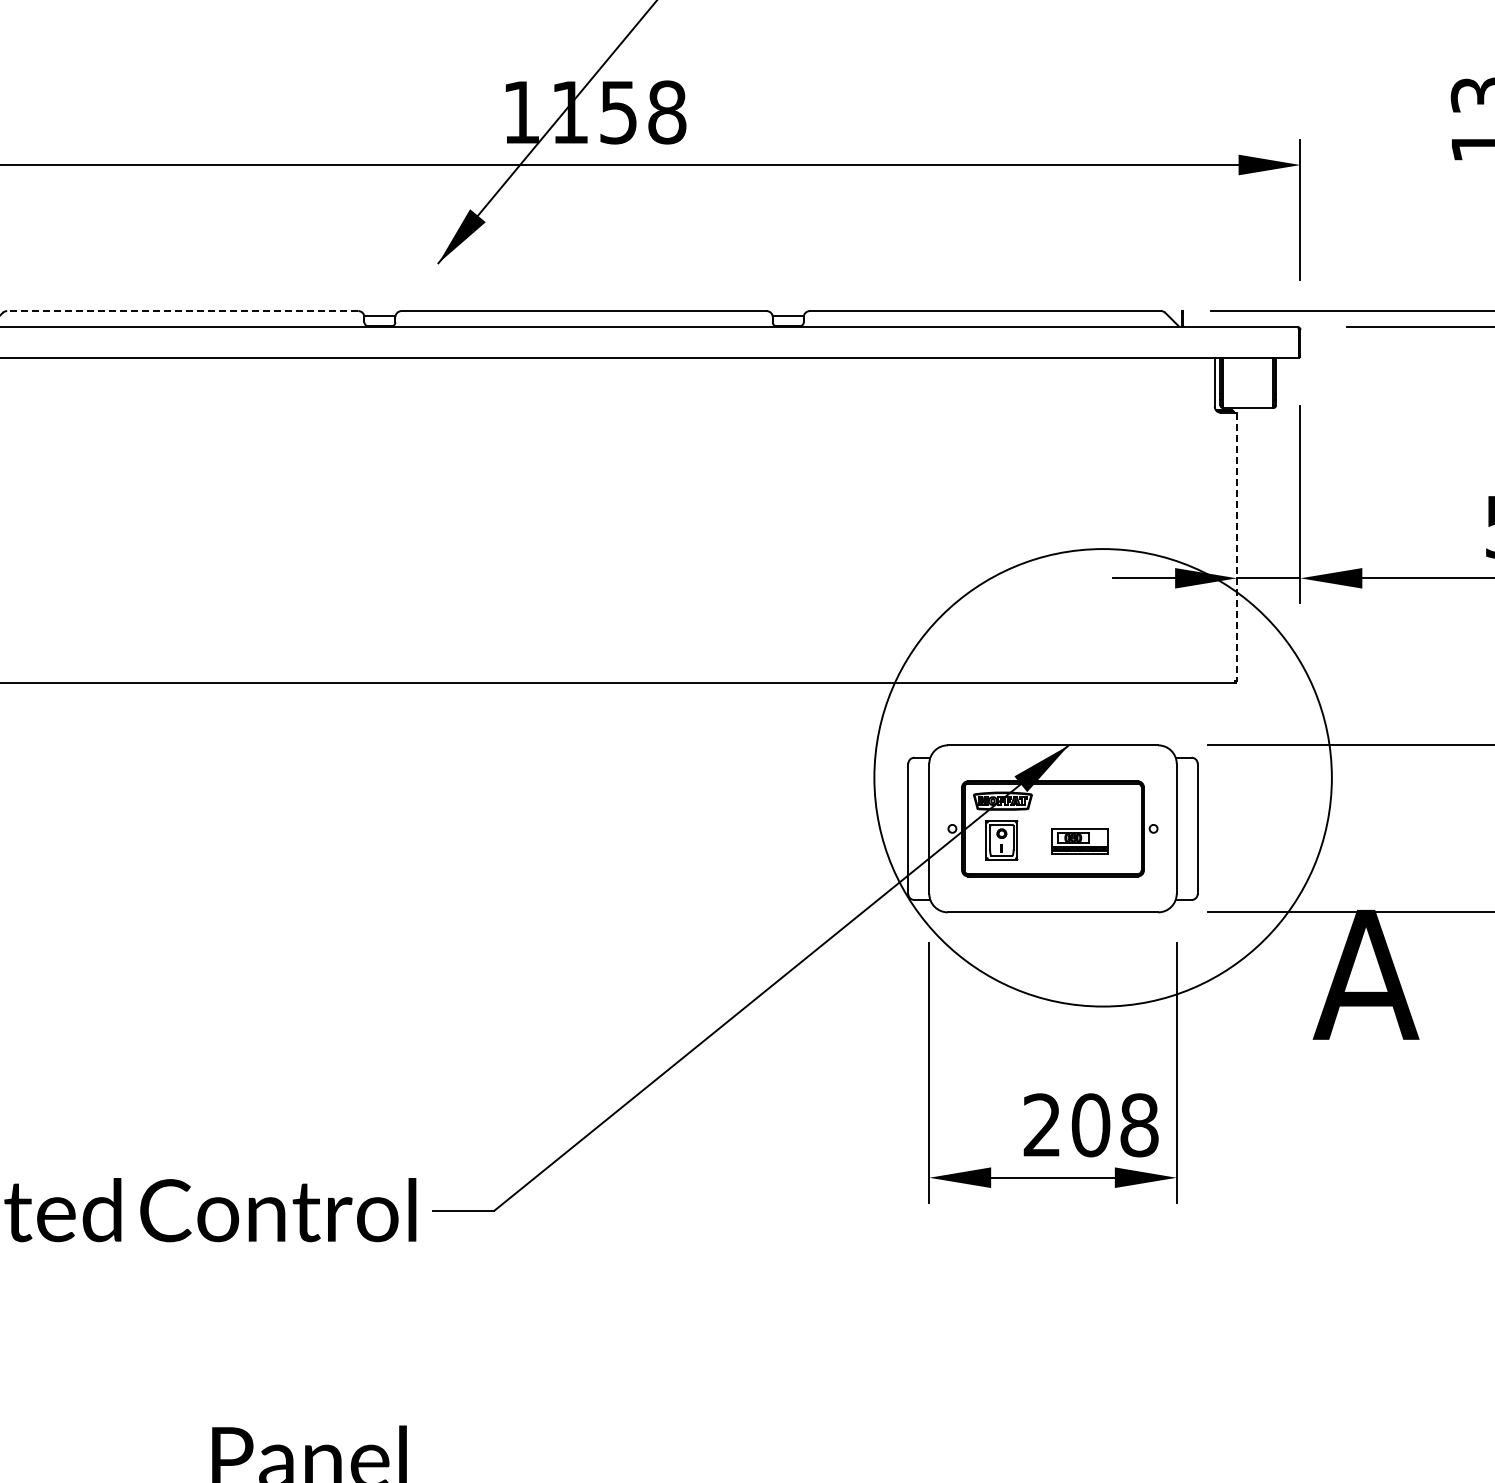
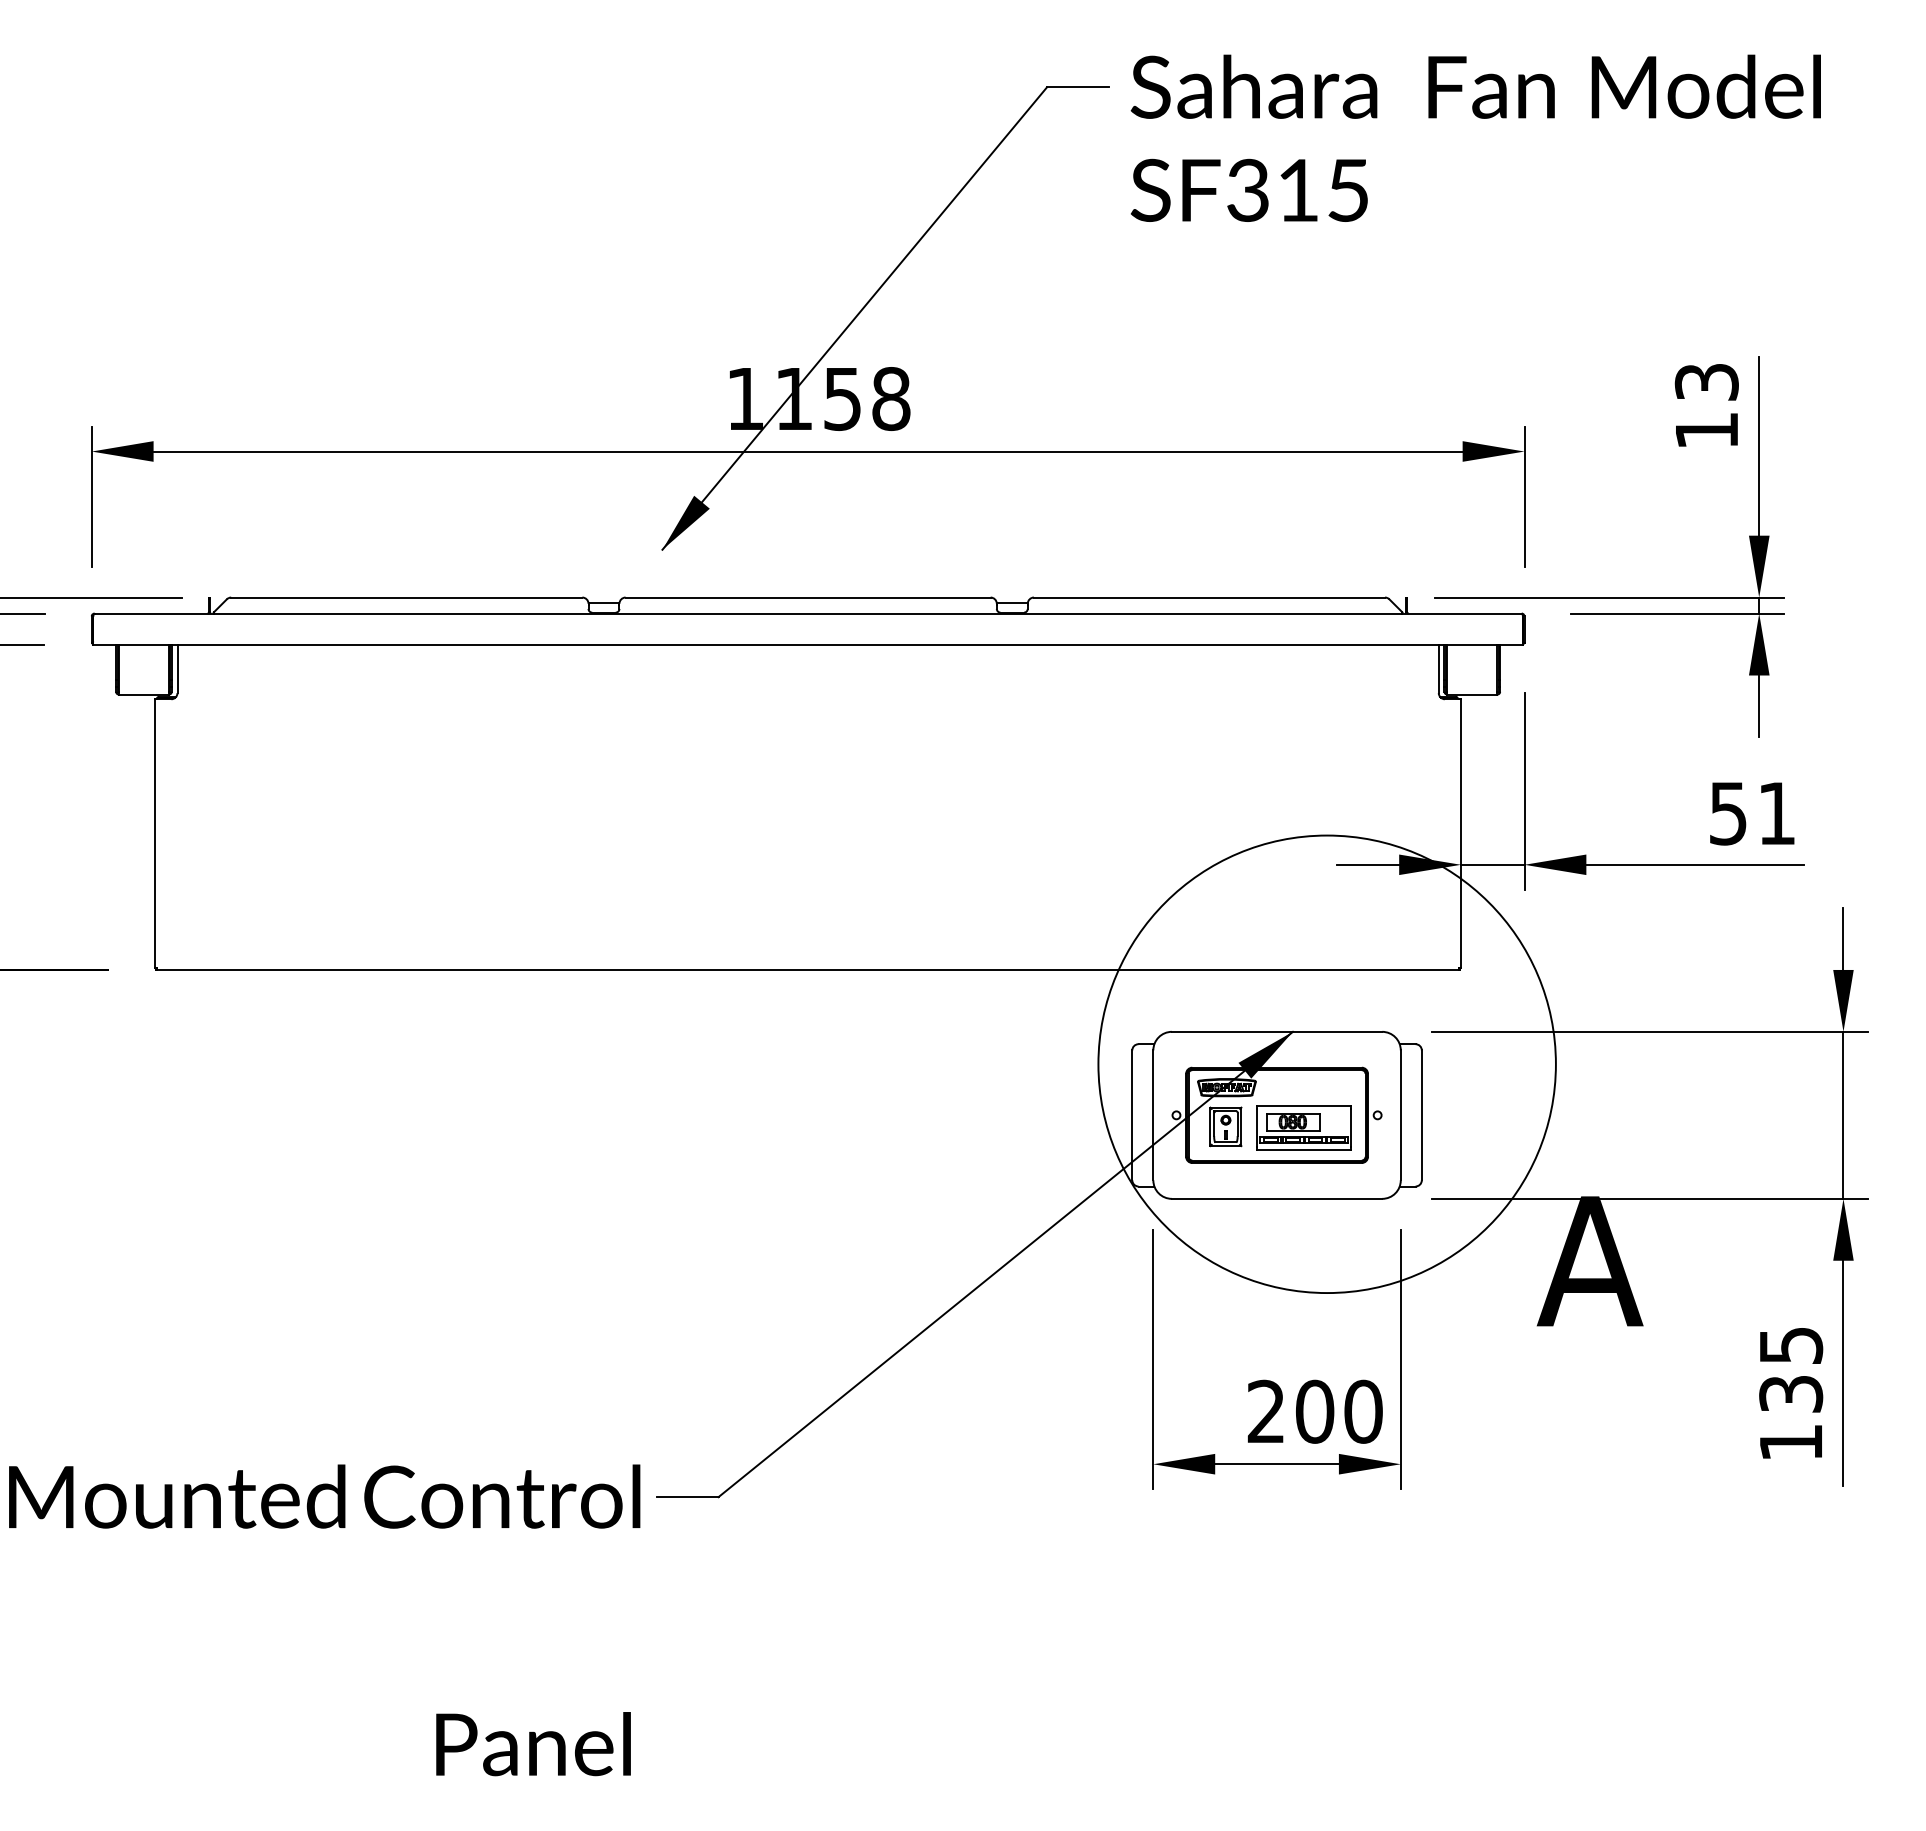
line: (182, 311) -> (406, 597), dashed -> solid
line: (1237, 548) -> (1461, 834), dashed -> solid
part: (1079, 841) -> (1303, 1127), size x1.67
text: (1139, 1125) -> (1363, 1411), 208 -> 200

